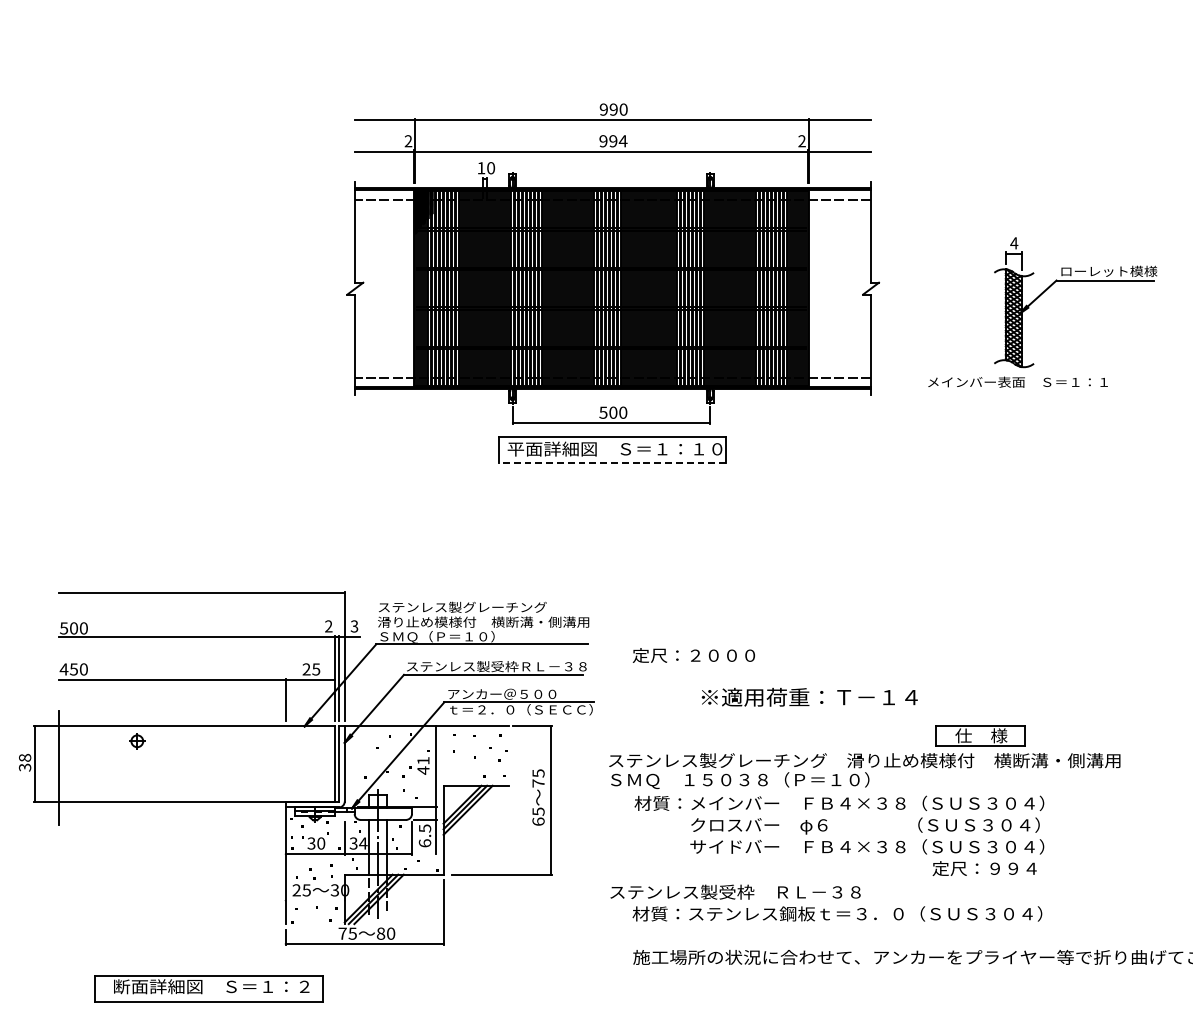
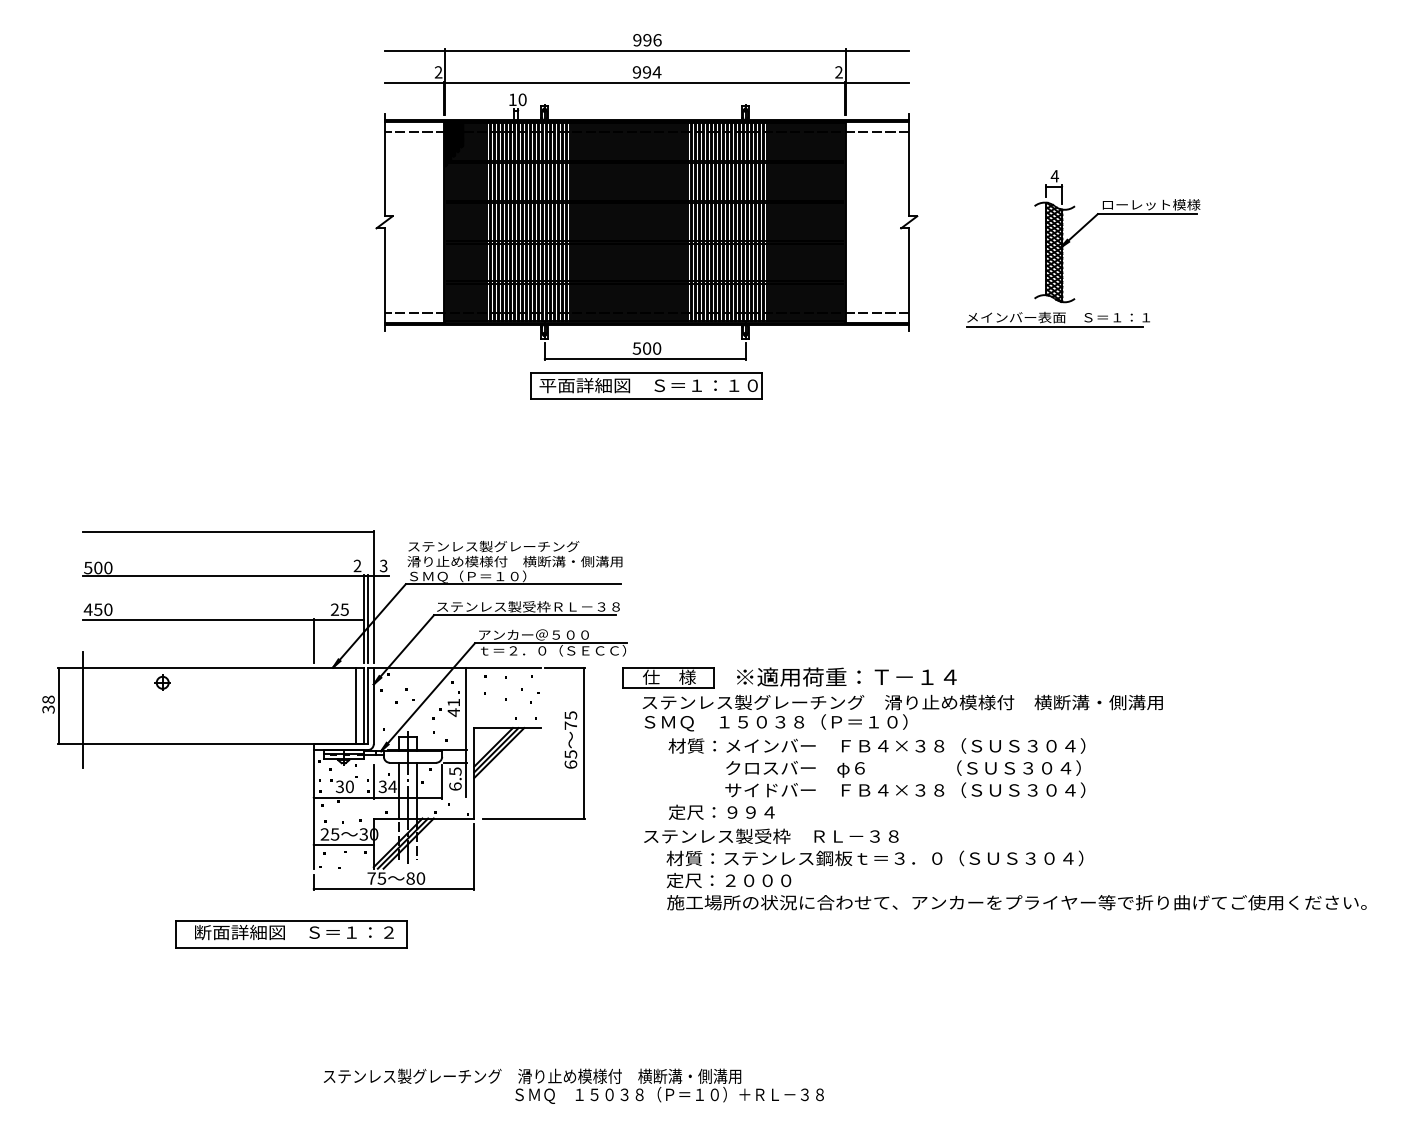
text: (623, 109) -> (657, 40), 990 -> 996
line: (1013, 391) -> (1054, 326), added
line: (612, 462) -> (646, 399), dashed -> solid
text: (693, 655) -> (728, 880), moved
text: (809, 696) -> (846, 676), moved
part: (980, 736) -> (668, 677), moved
line: (326, 763) -> (355, 705), added
text: (984, 867) -> (721, 811), moved
line: (314, 900) -> (343, 844), added
part: (208, 988) -> (291, 934), moved

